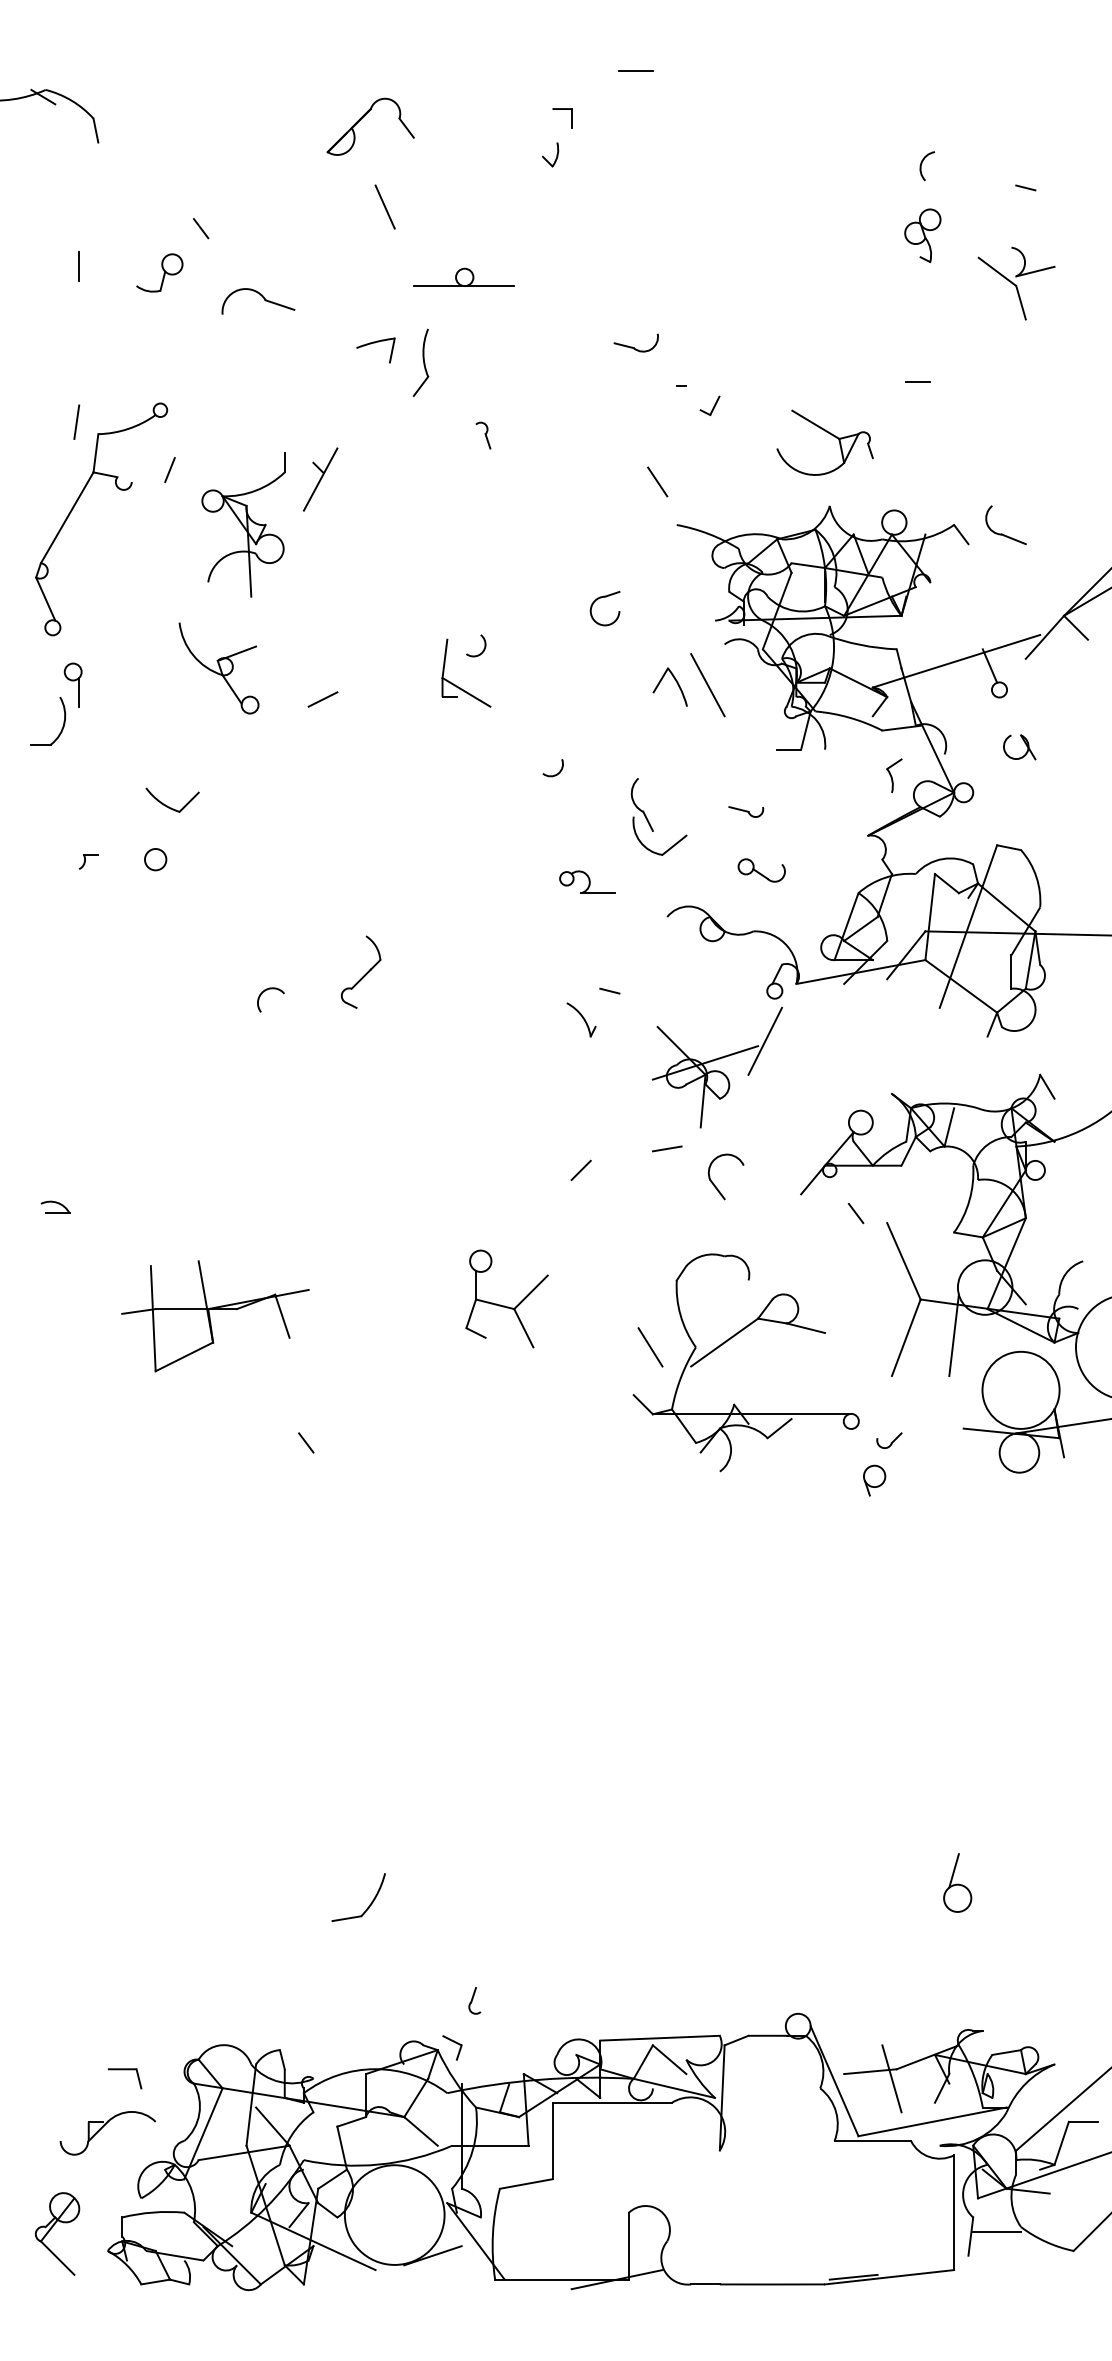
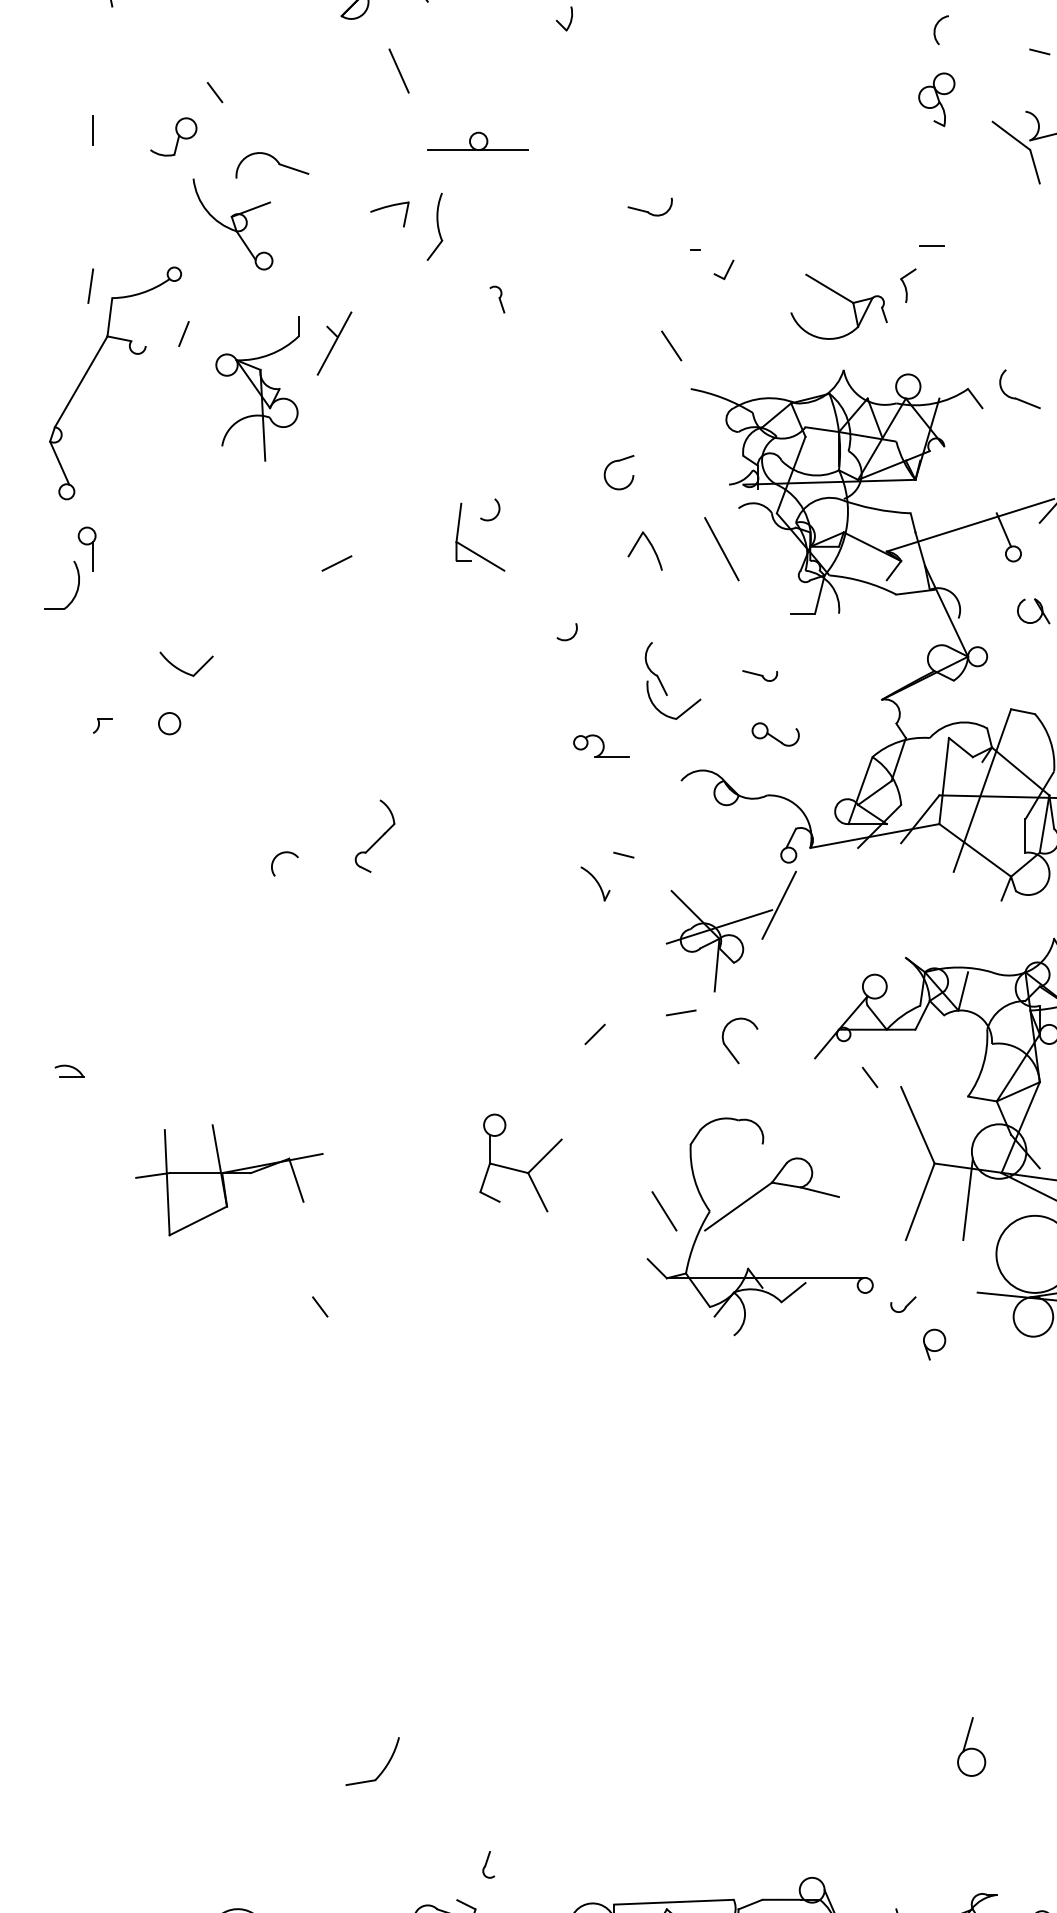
part: (218, 668) -> (232, 224), moved
part: (676, 683) -> (651, 547), moved
part: (894, 775) -> (908, 285), moved
part: (874, 1480) -> (934, 1344), moved

